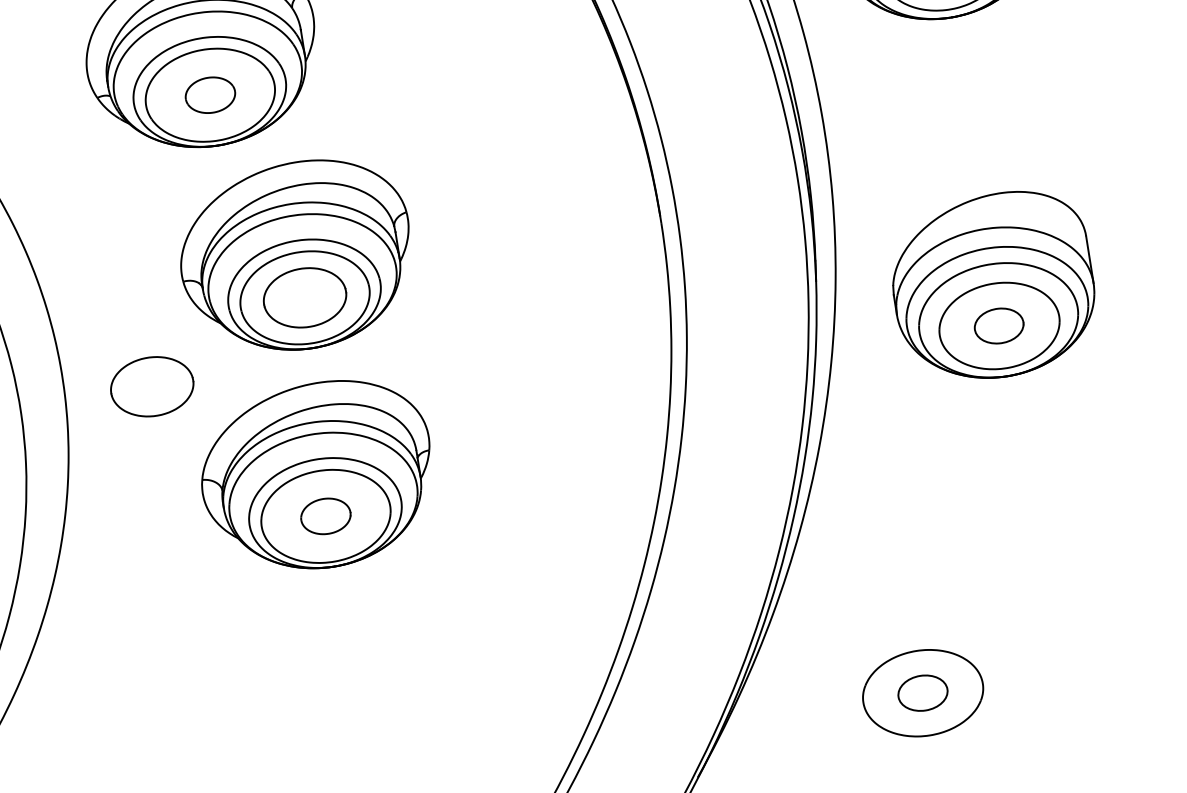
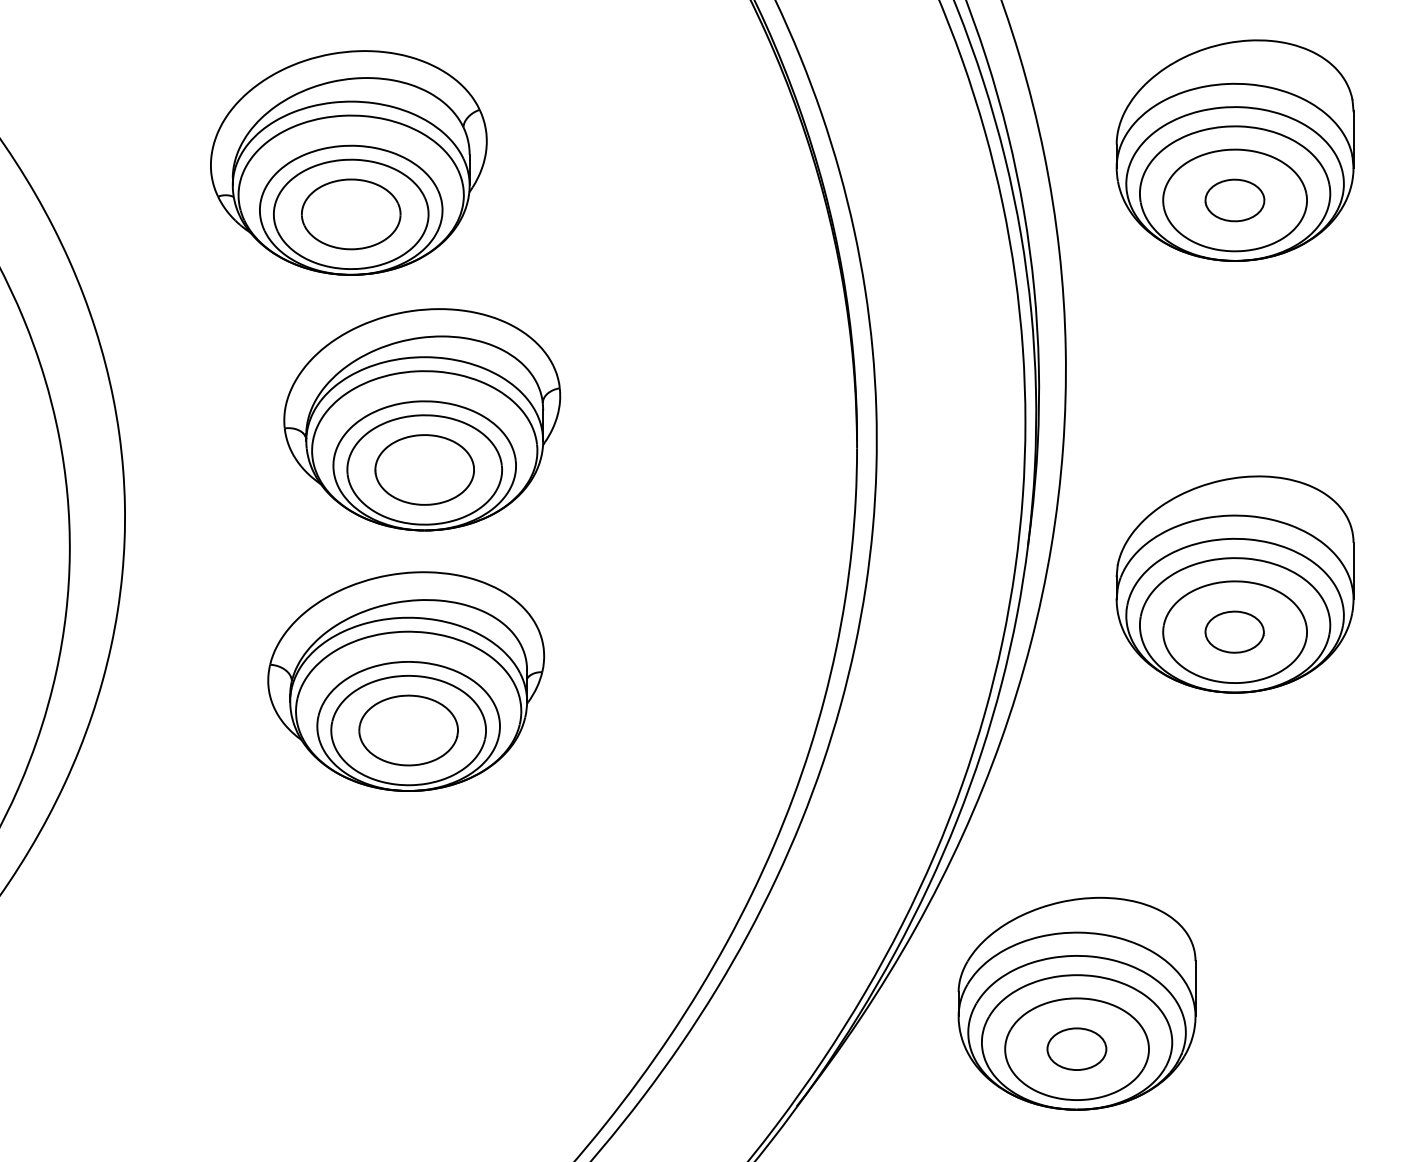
part: (210, 95) -> (351, 214), size x1.67
part: (151, 386) -> (228, 545), removed
part: (325, 516) -> (408, 730), size x1.67
part: (916, 655) -> (1076, 1003), added

